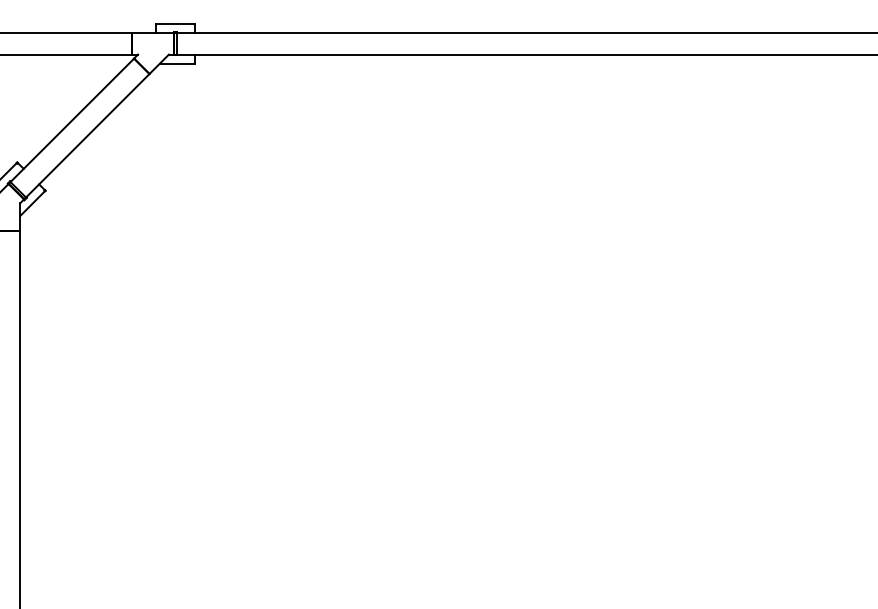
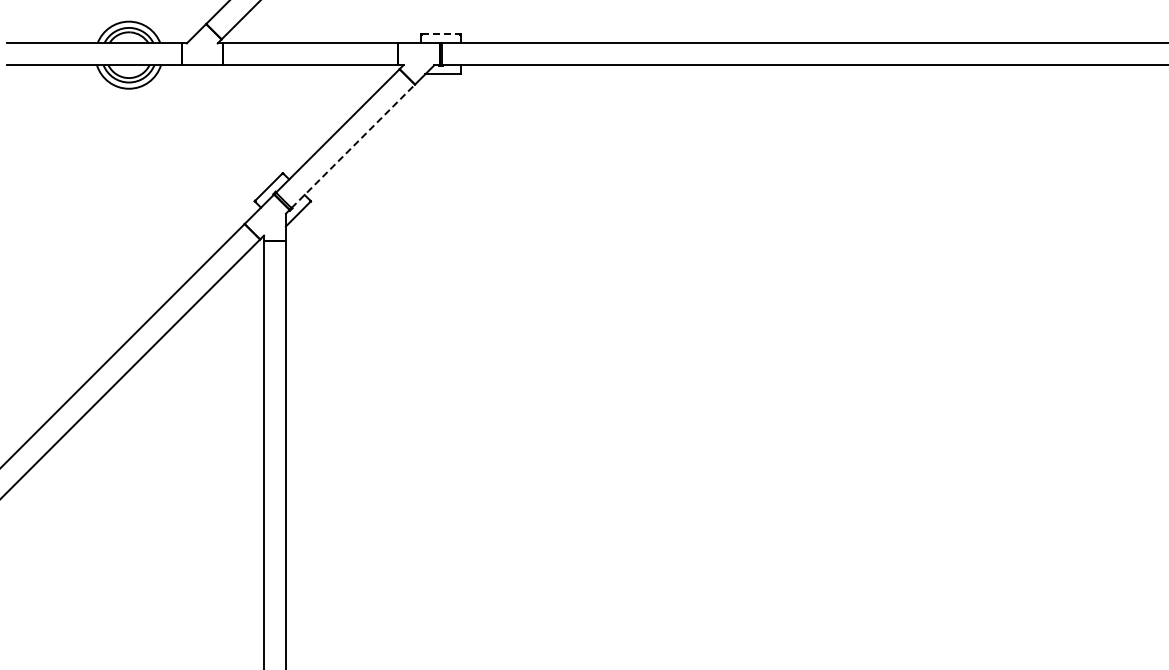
line: (175, 23) -> (441, 34), solid -> dashed
line: (87, 135) -> (353, 146), solid -> dashed

